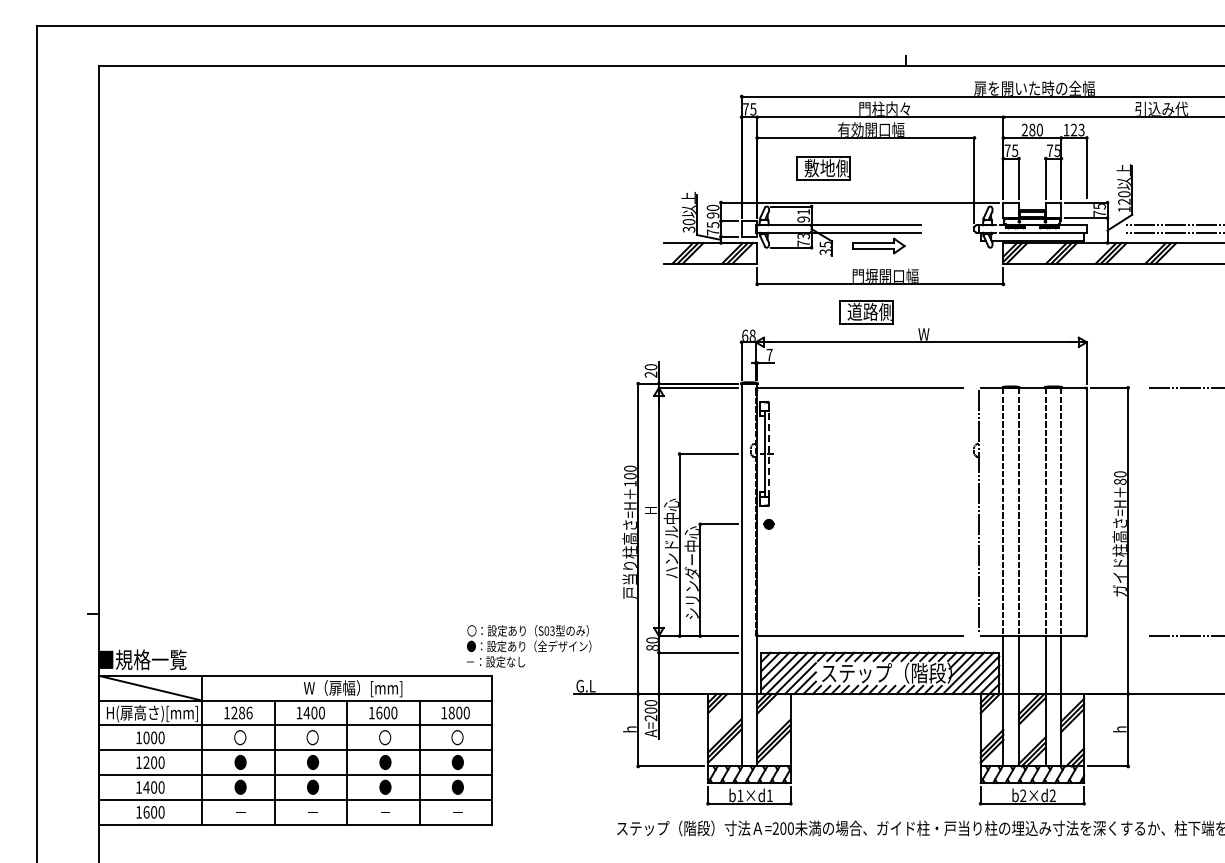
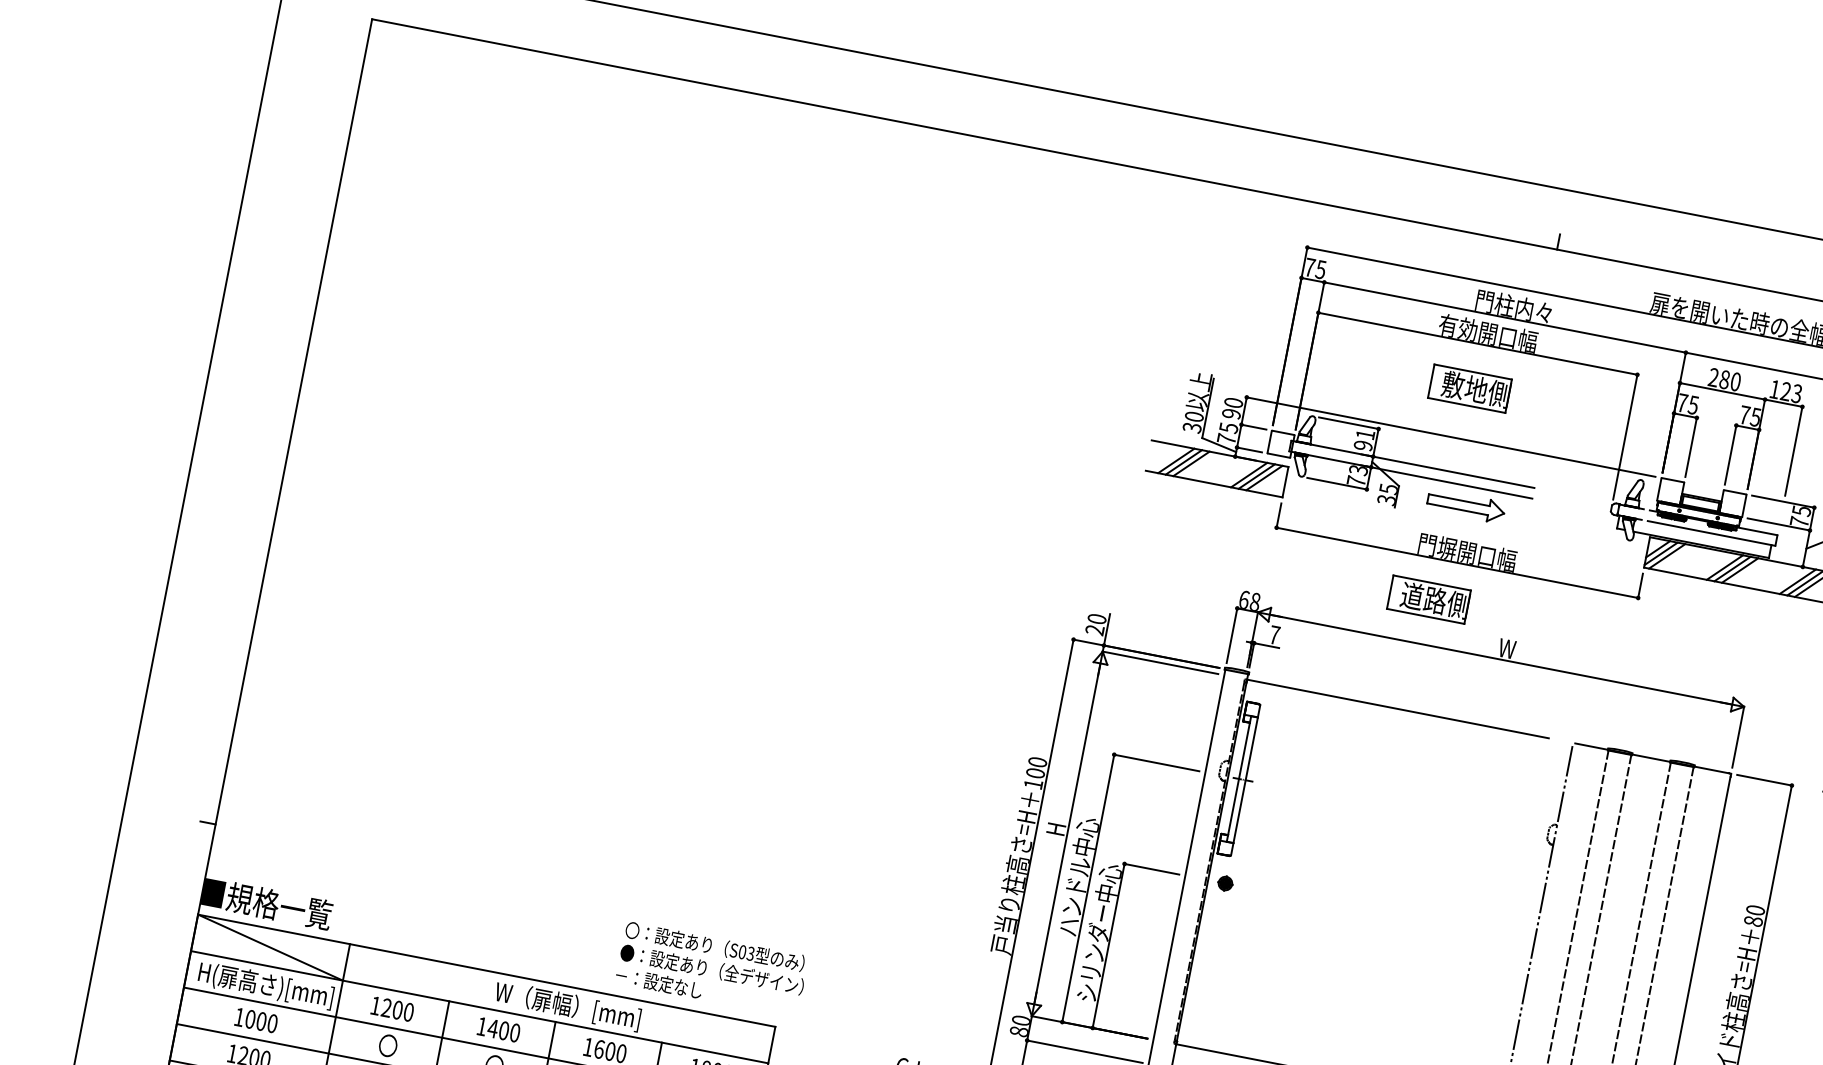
part: (823, 168) -> (1470, 388), moved
line: (769, 454) -> (1246, 781), dashed -> solid
text: (529, 646) -> (712, 969), moved
text: (245, 712) -> (403, 1010), 1286 -> 1200

